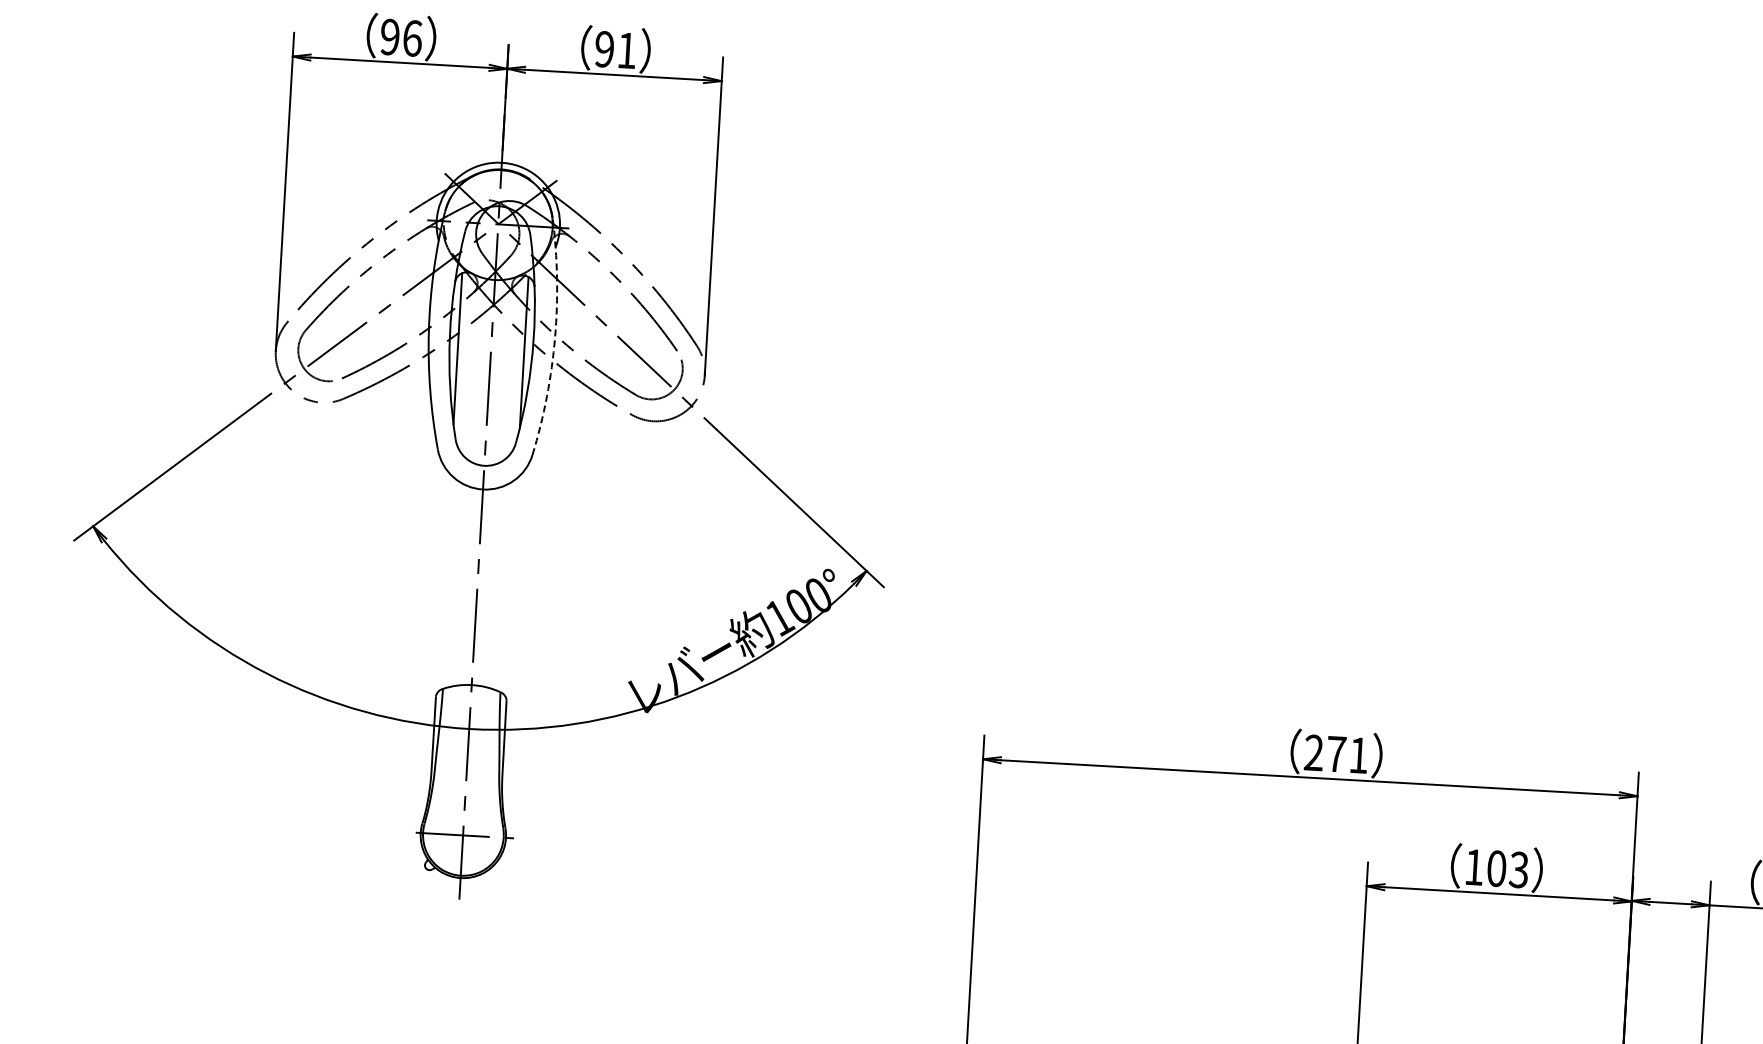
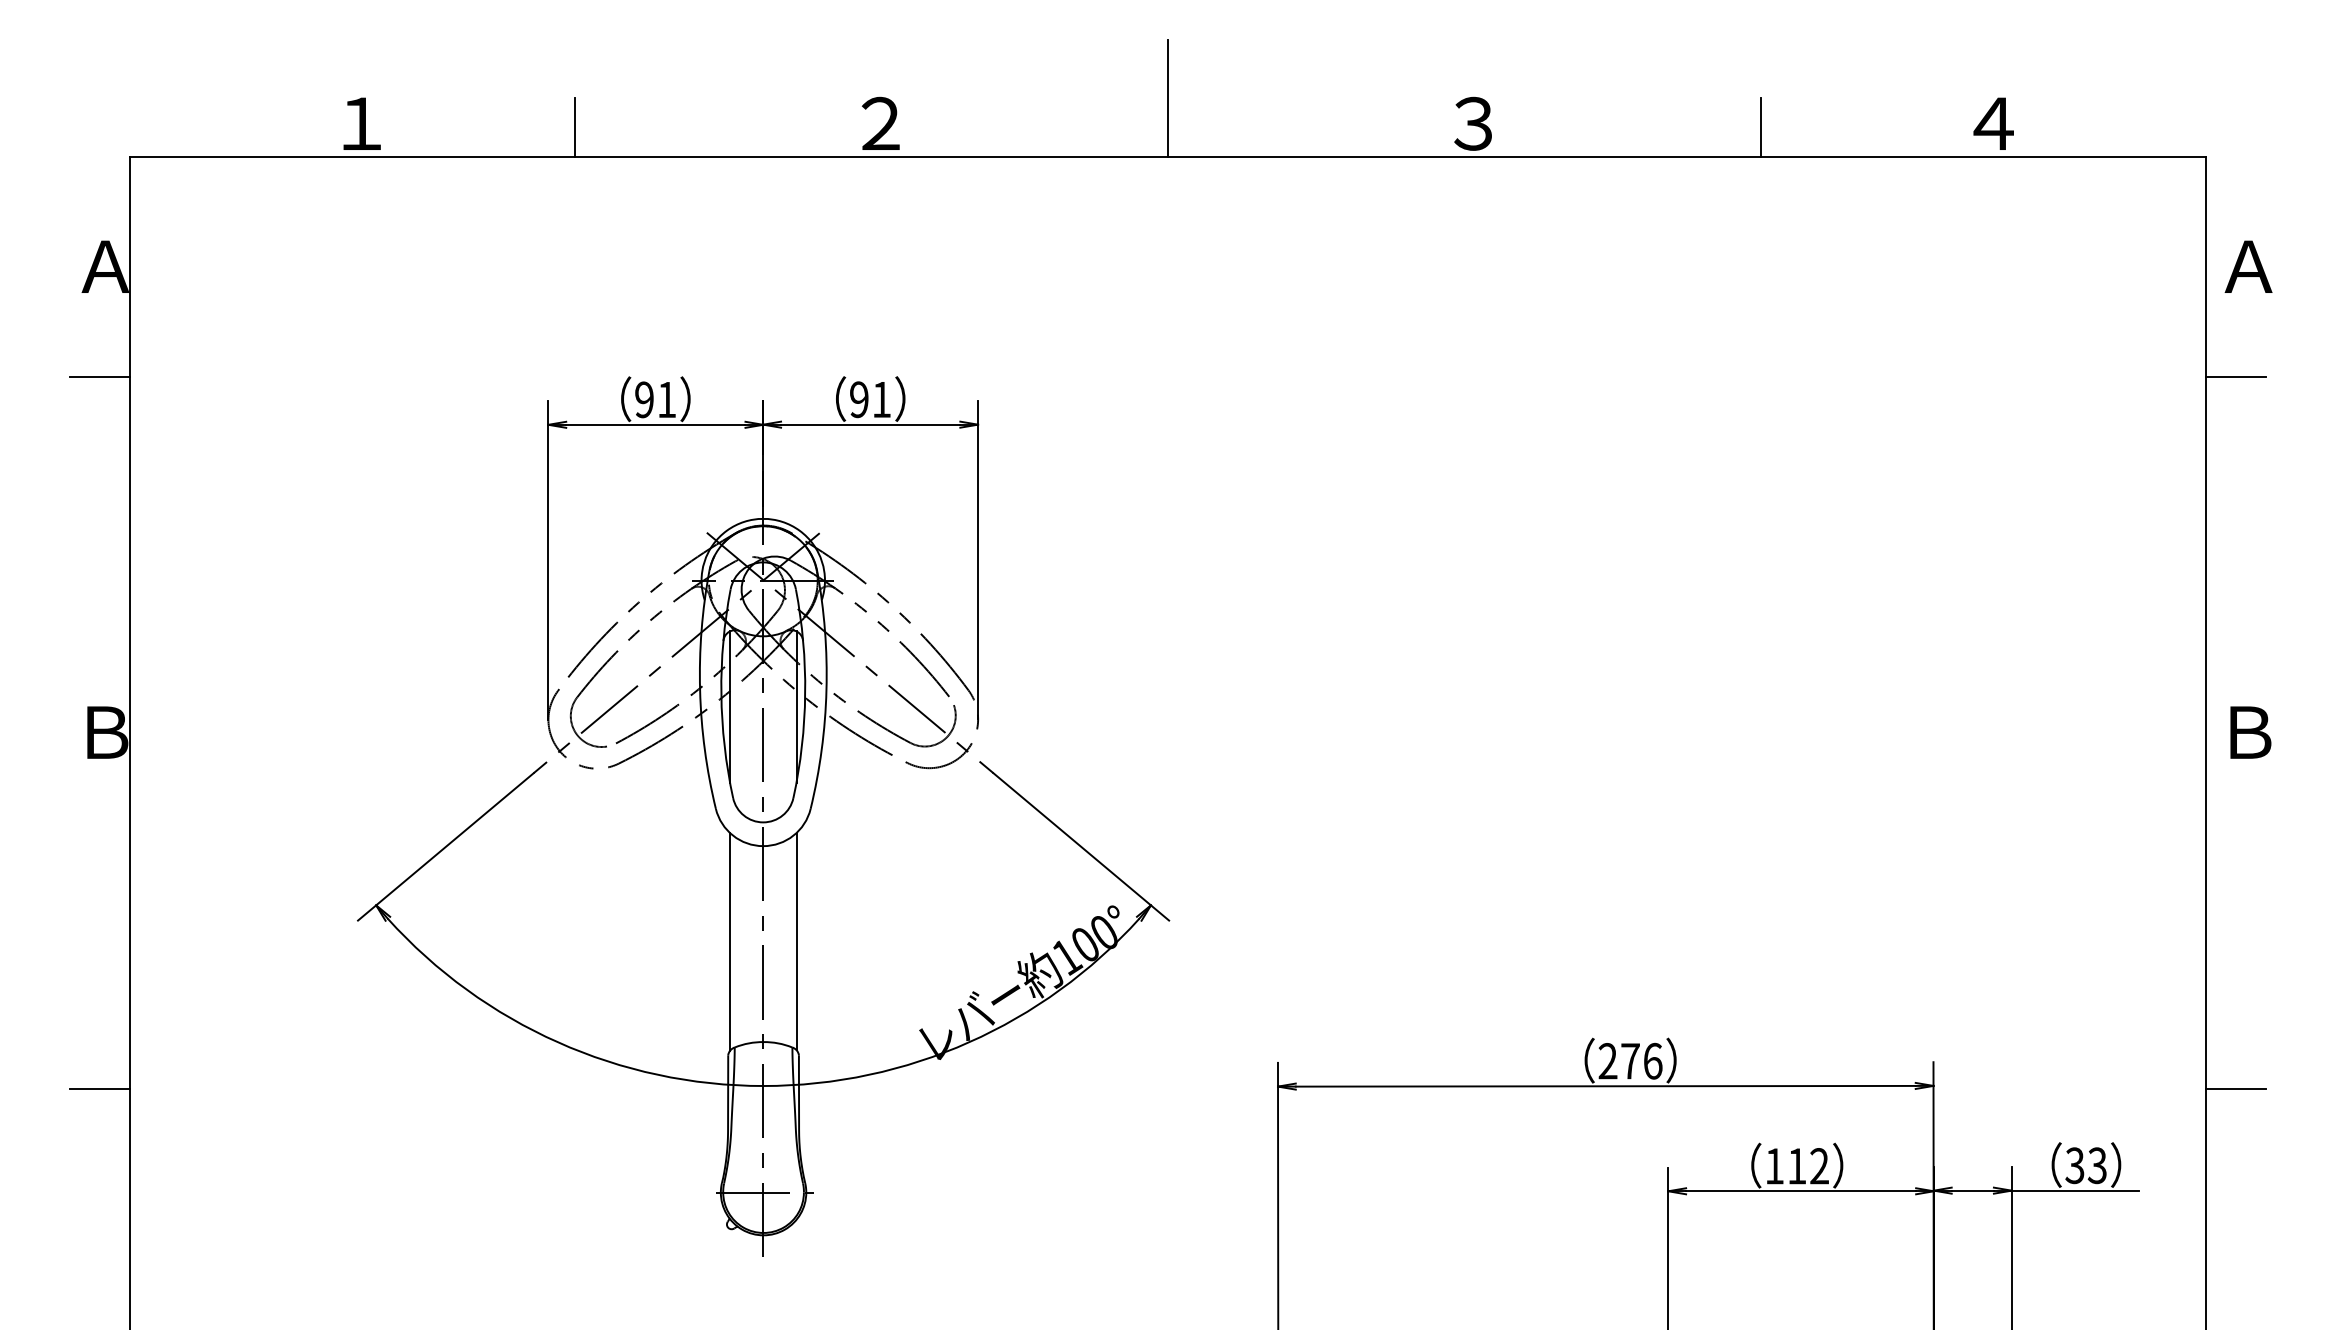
text: (413, 38) -> (667, 399), 96 -> 91
arc: (555, 337) -> (826, 690), dashed -> solid
line: (444, 582) -> (730, 941), added
line: (510, 586) -> (796, 941), added
text: (1359, 754) -> (1653, 1060), 271 -> 276
text: (1508, 869) -> (1808, 1166), 103 -> 112

